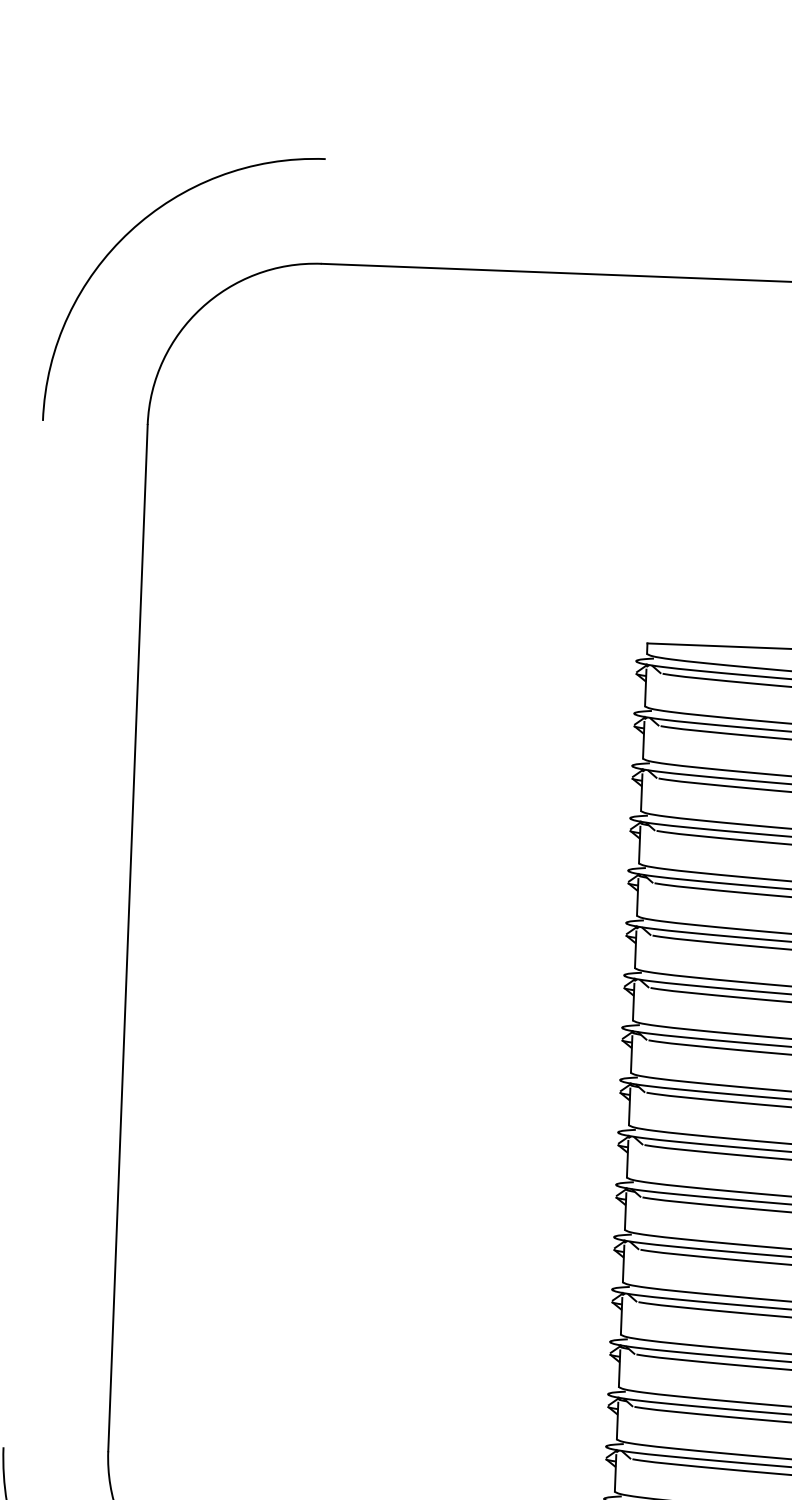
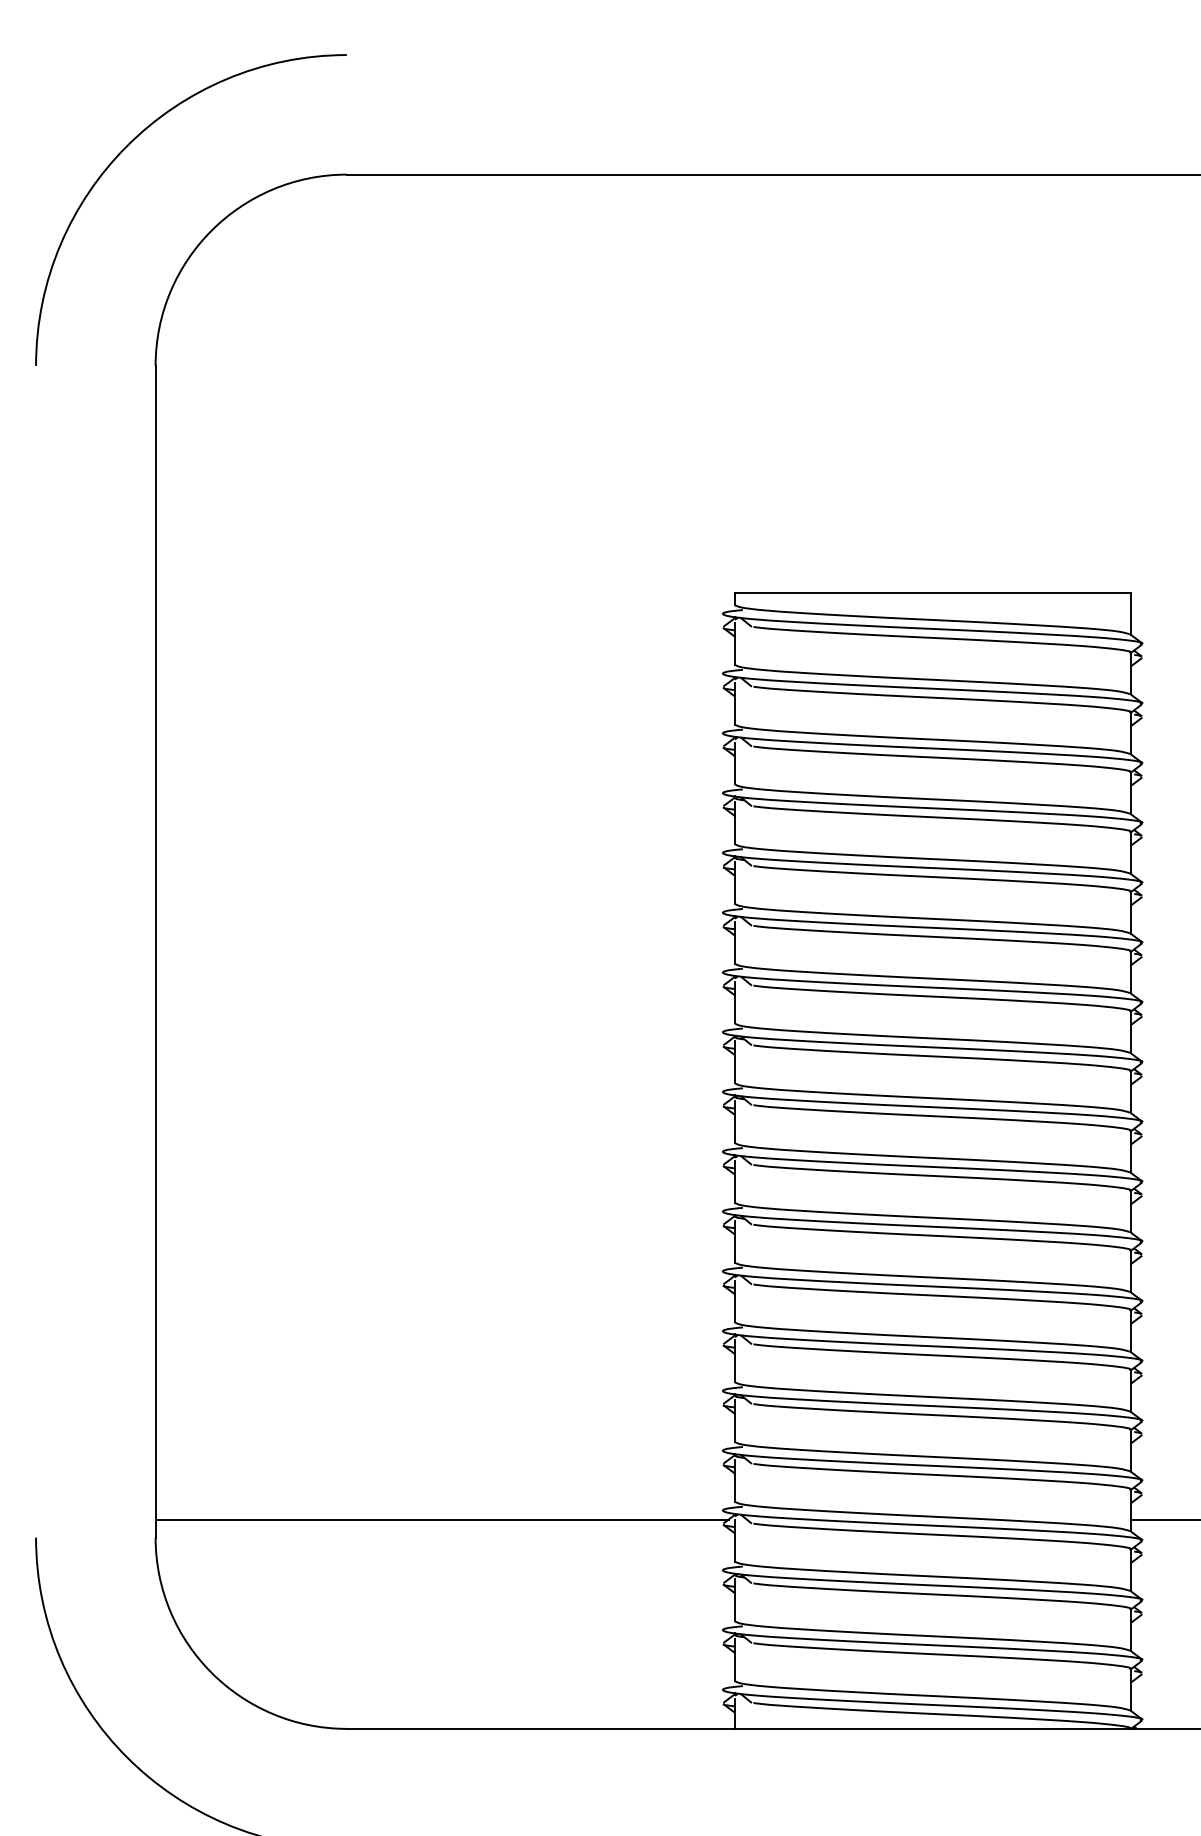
line: (359, 1445) -> (441, 1519), added

